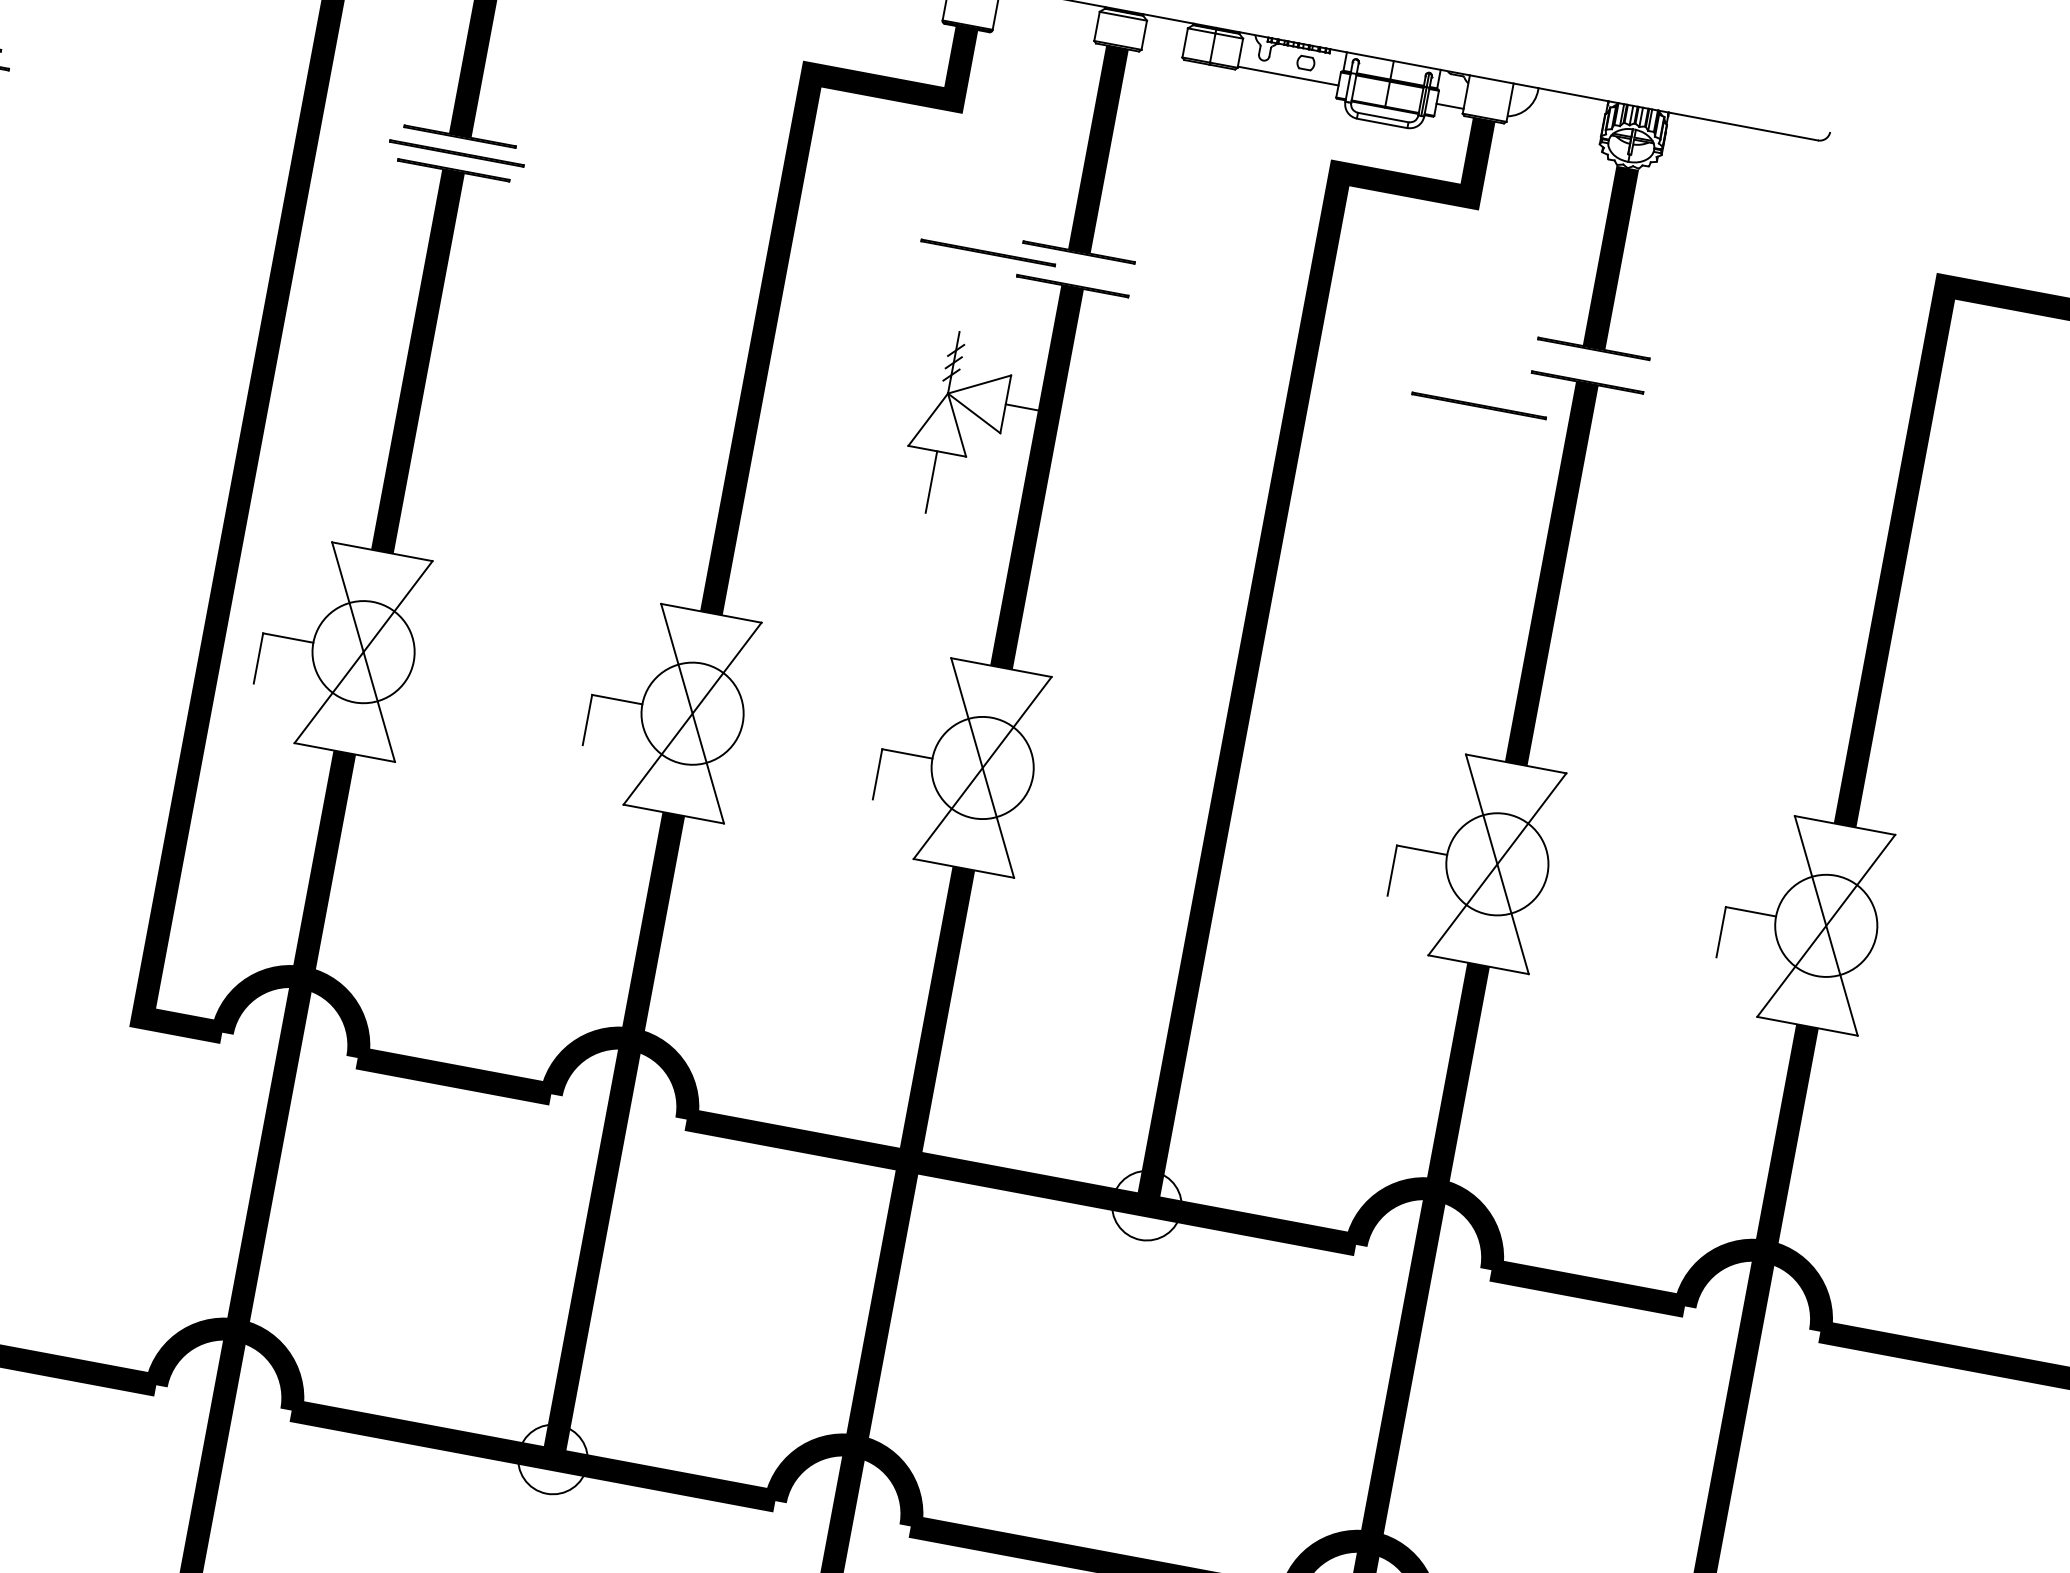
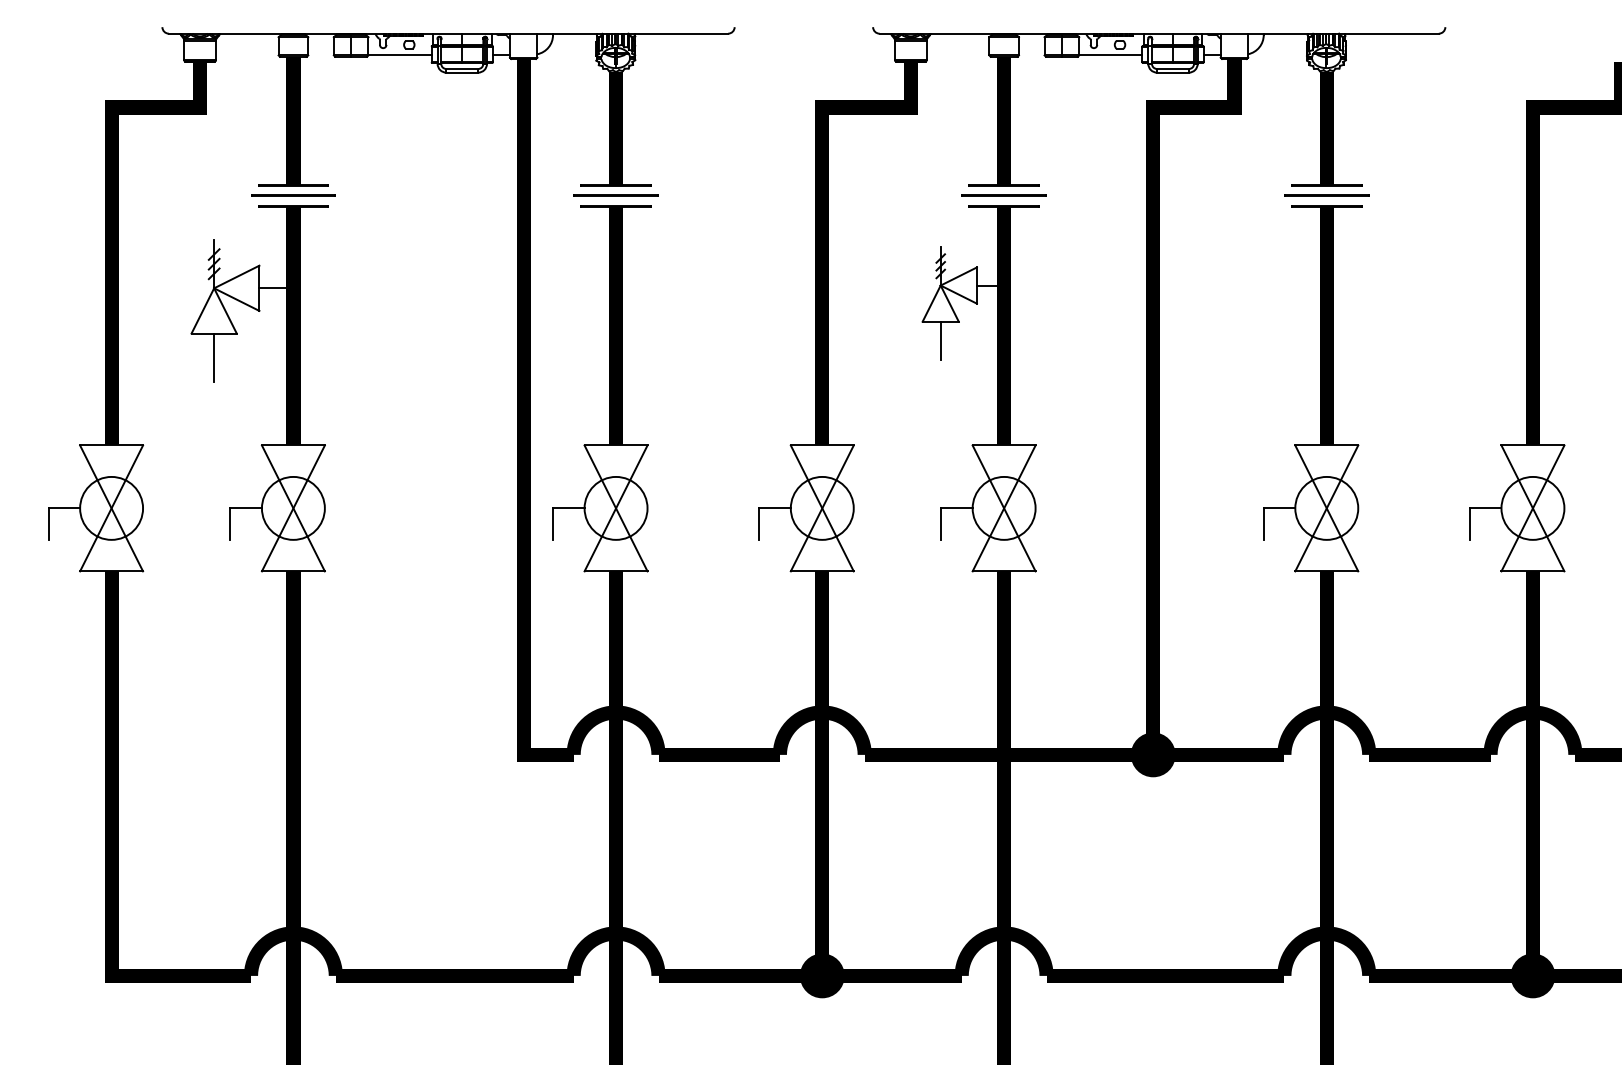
line: (987, 252) -> (1003, 195), moved
line: (1478, 405) -> (1326, 195), moved
fill: (1145, 1204) -> (1152, 754), added
fill: (551, 1458) -> (821, 975), added

